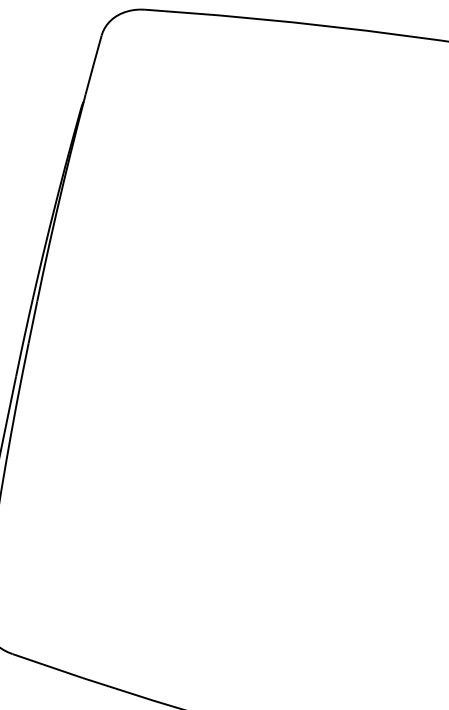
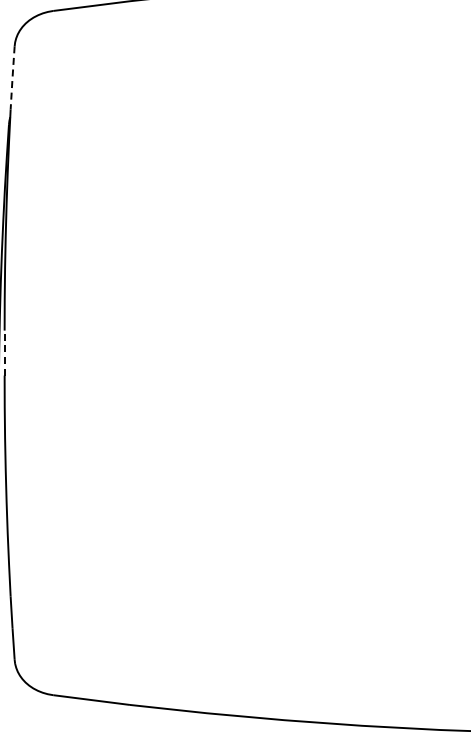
line: (93, 64) -> (12, 77), solid -> dashed
line: (32, 321) -> (4, 352), solid -> dashed

